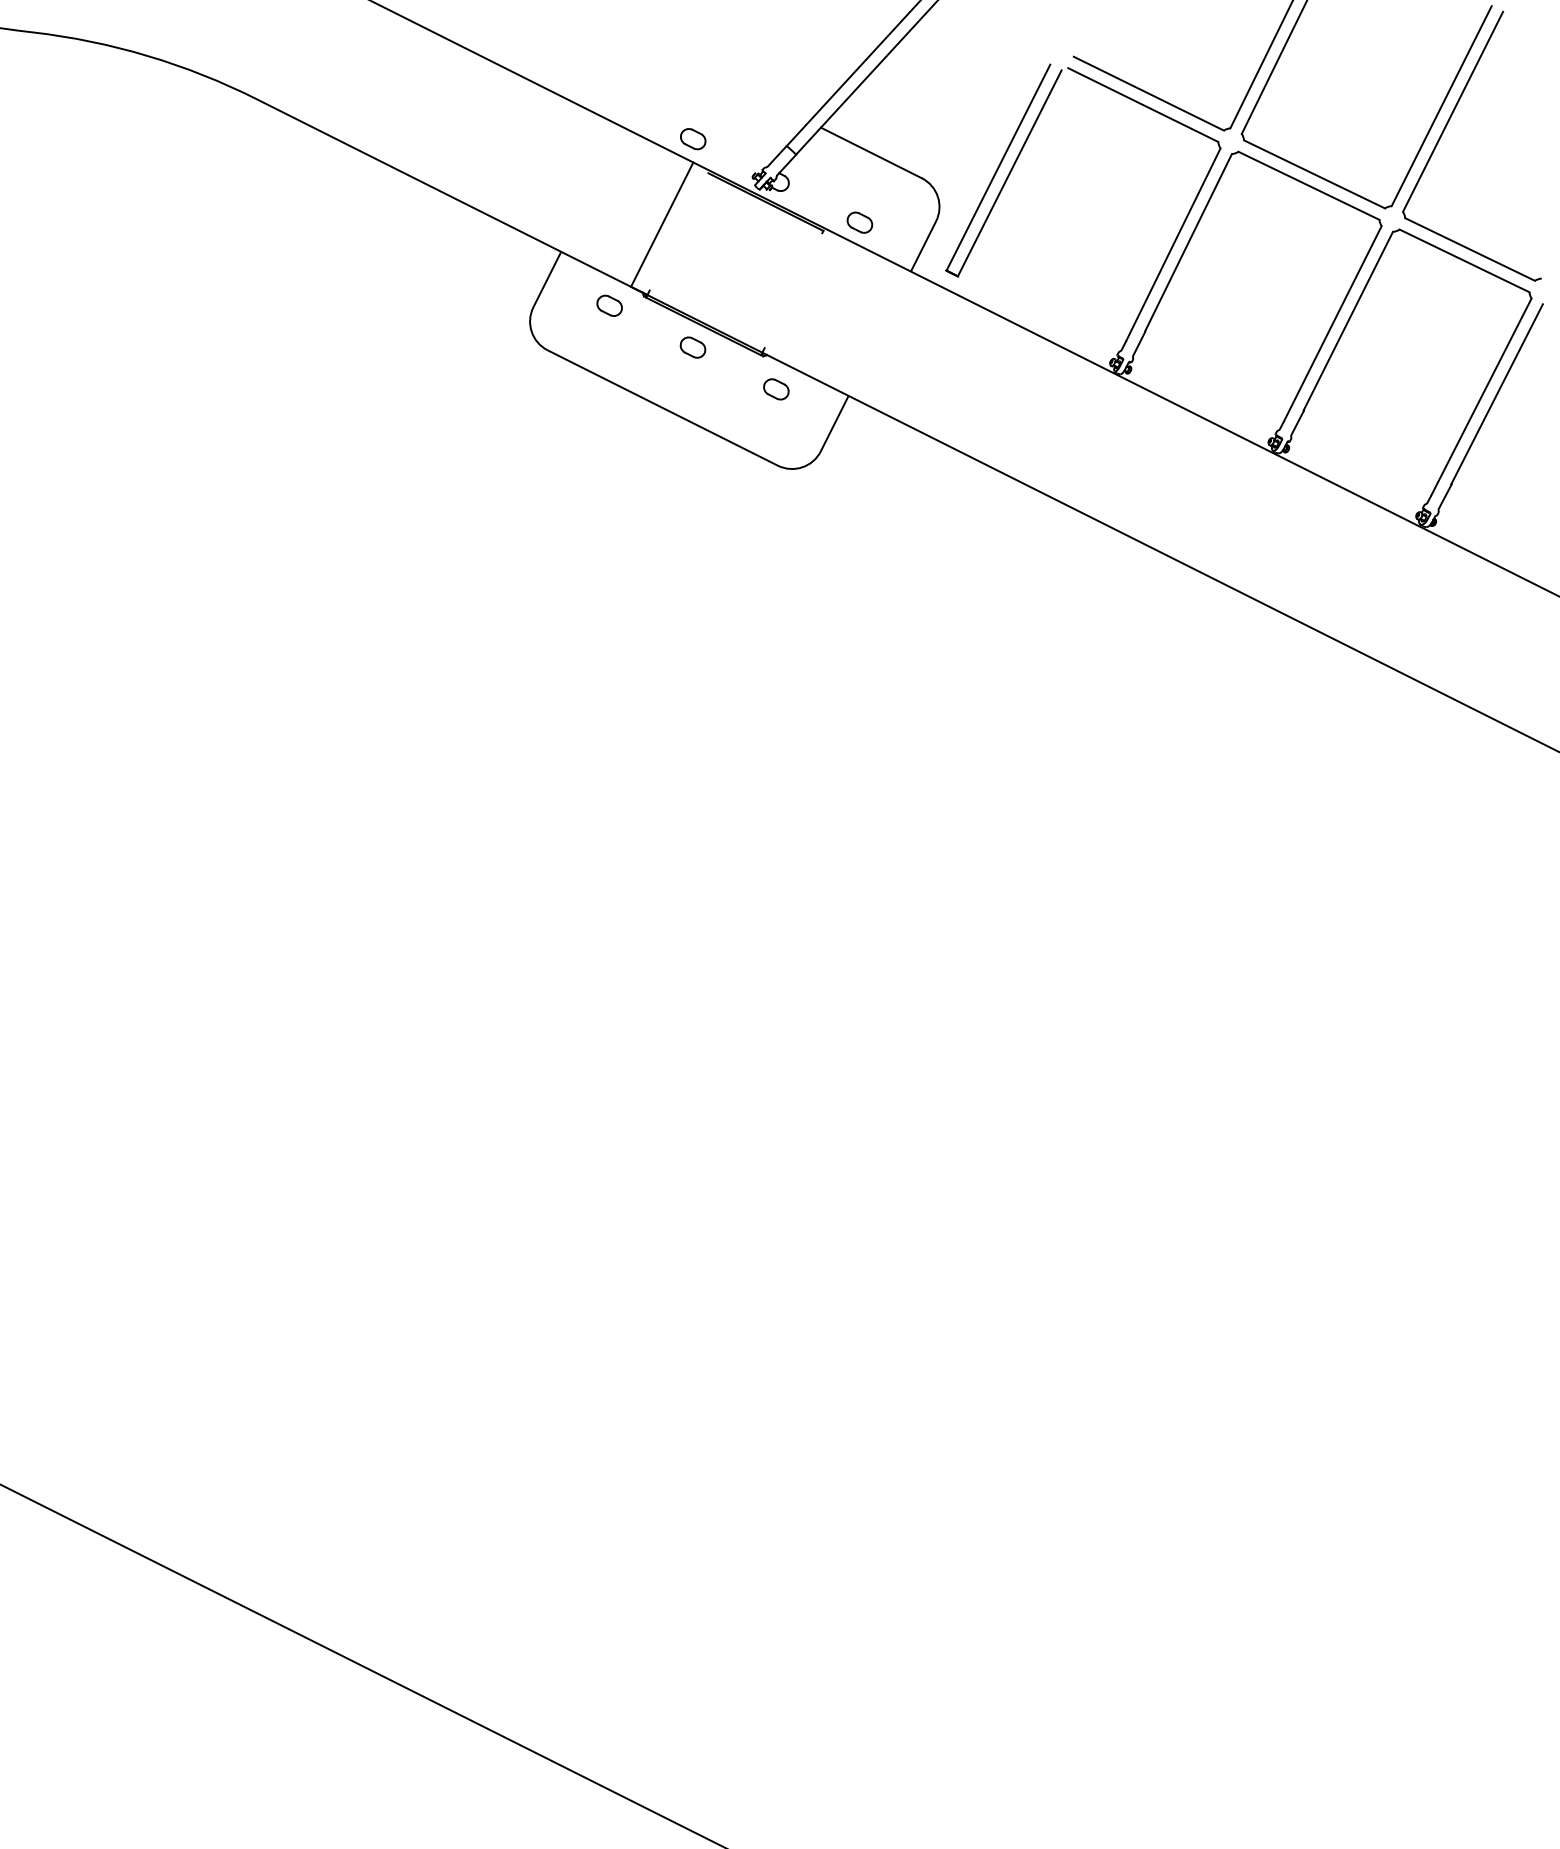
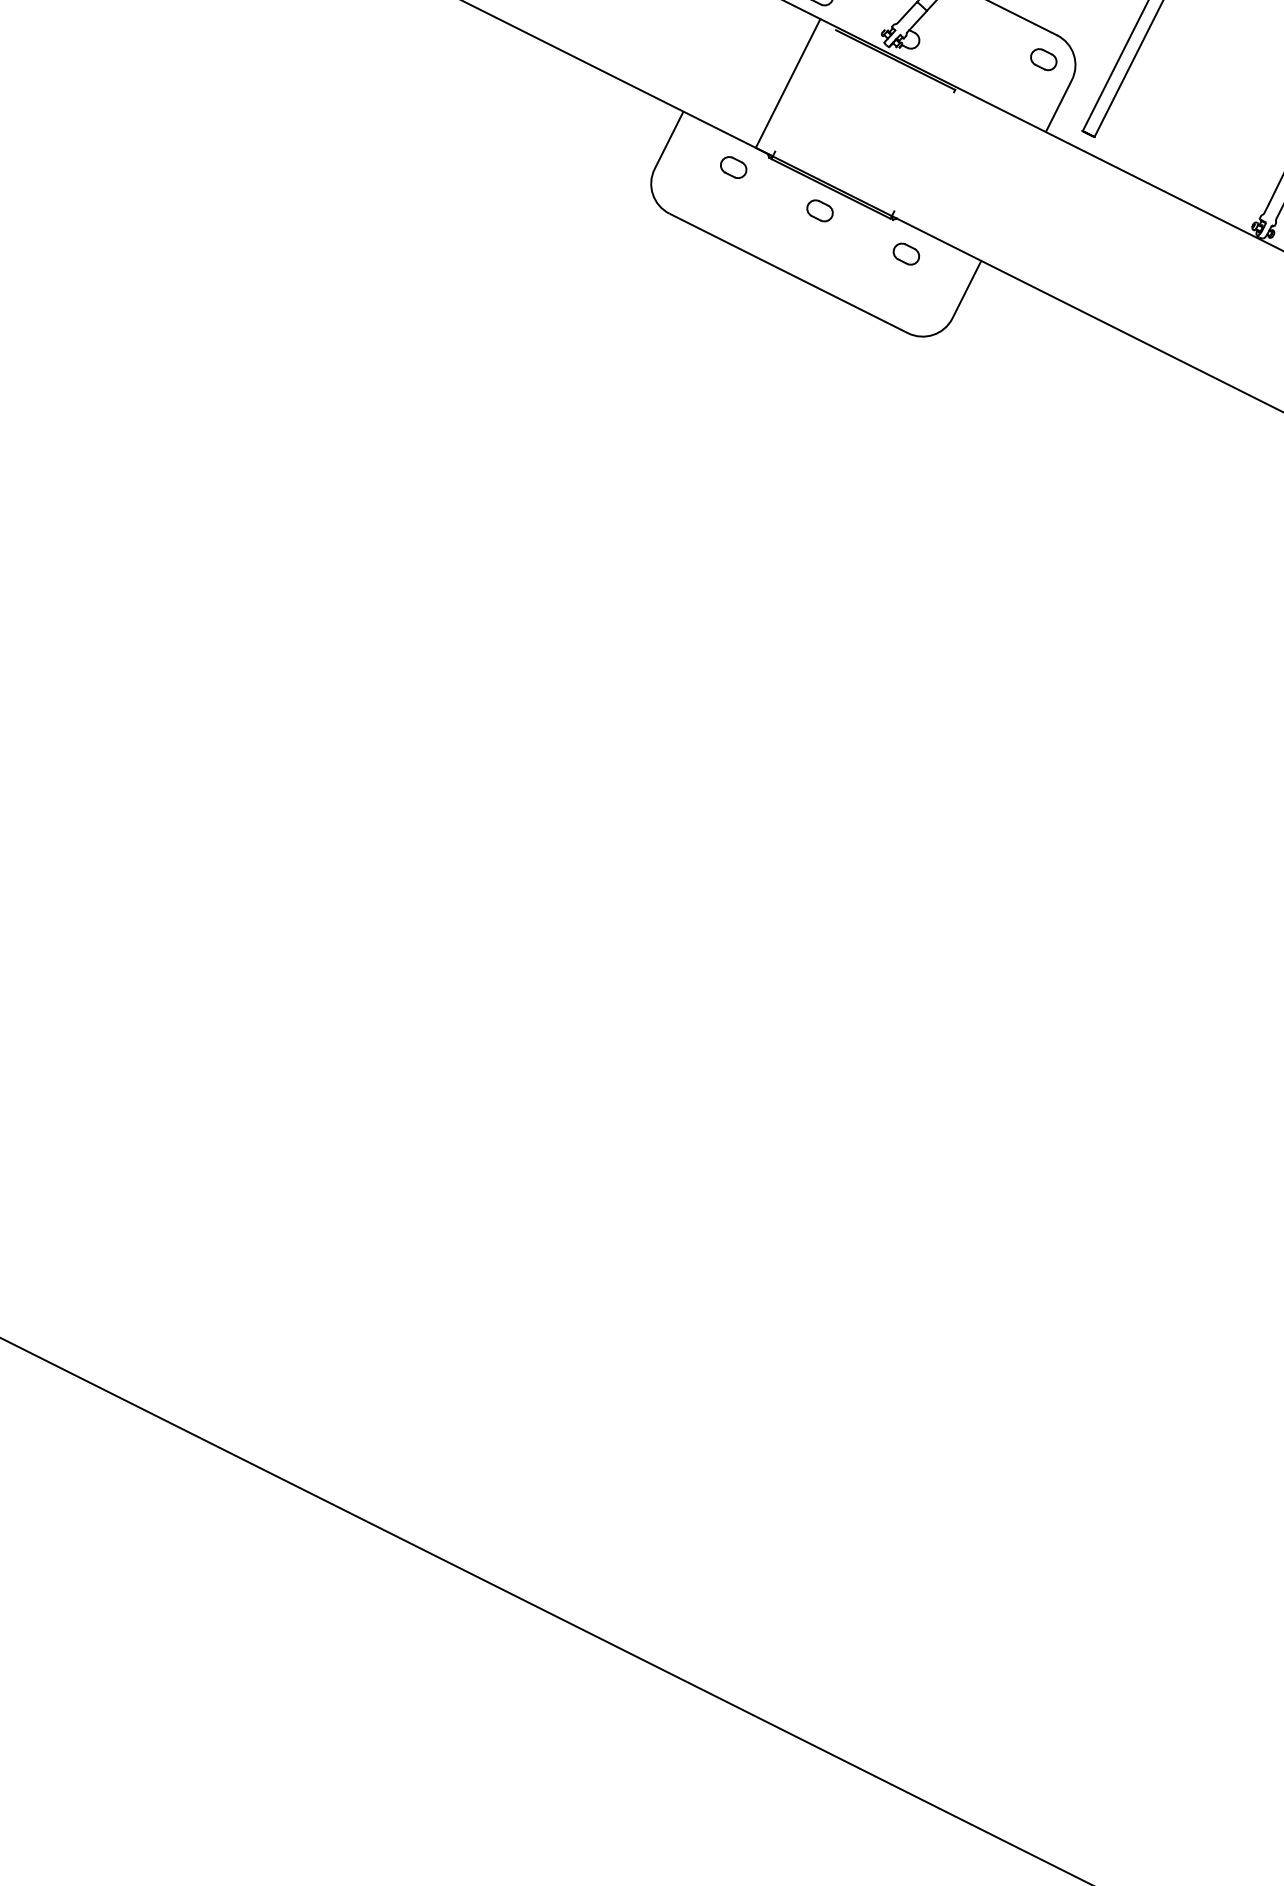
part: (859, 222) -> (1043, 59), moved

